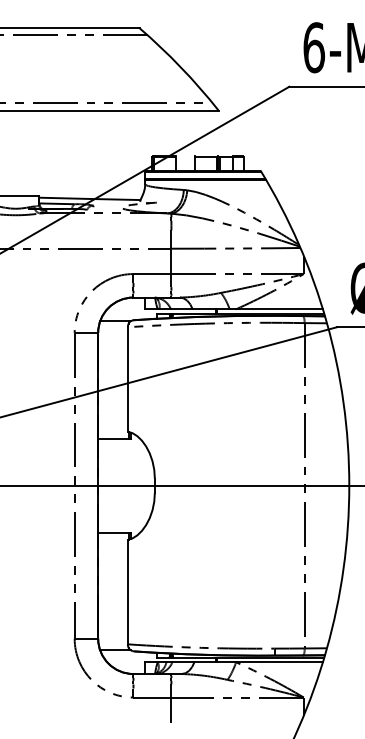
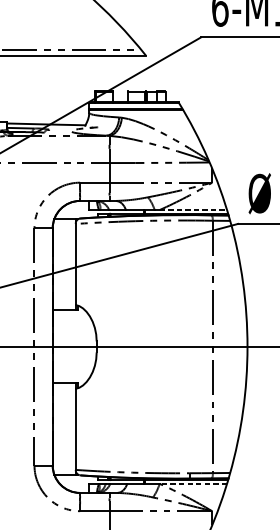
line: (280, 309) -> (194, 210), solid -> dashed
line: (279, 662) -> (193, 484), solid -> dashed

